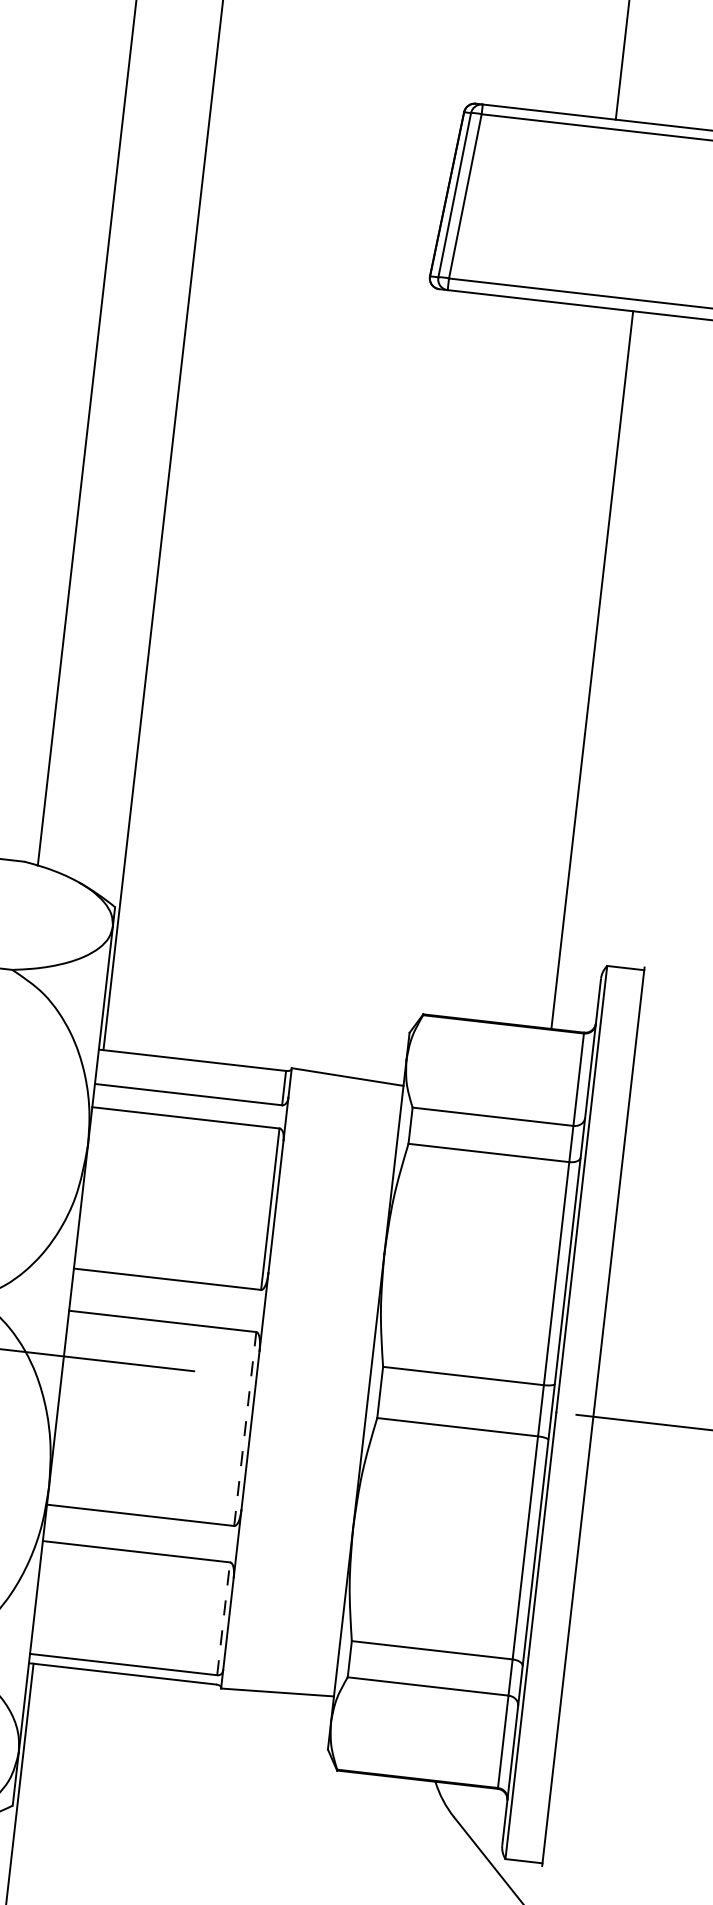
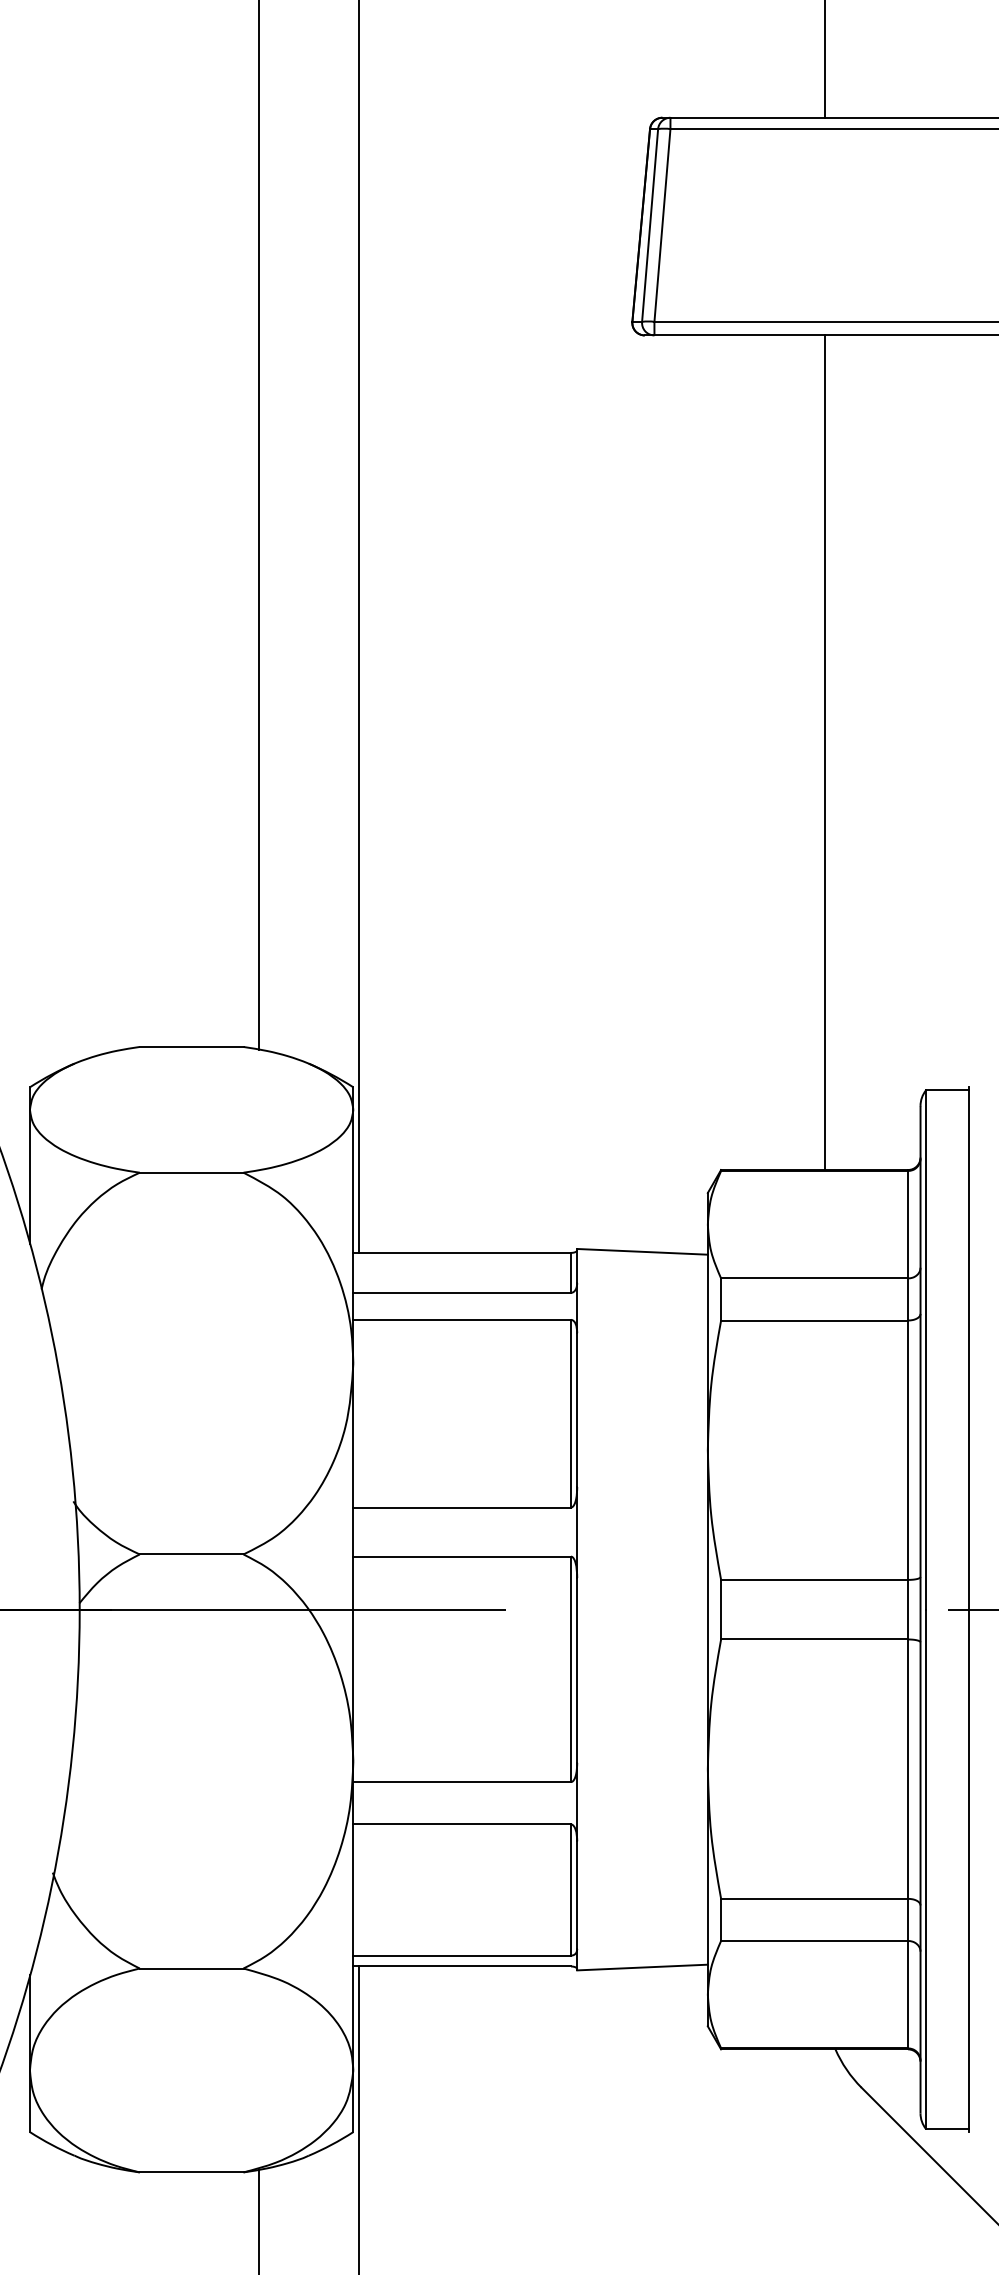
line: (592, 669) -> (825, 752), moved
line: (245, 1429) -> (571, 1669), dashed -> solid
line: (224, 1619) -> (571, 1890), dashed -> solid

